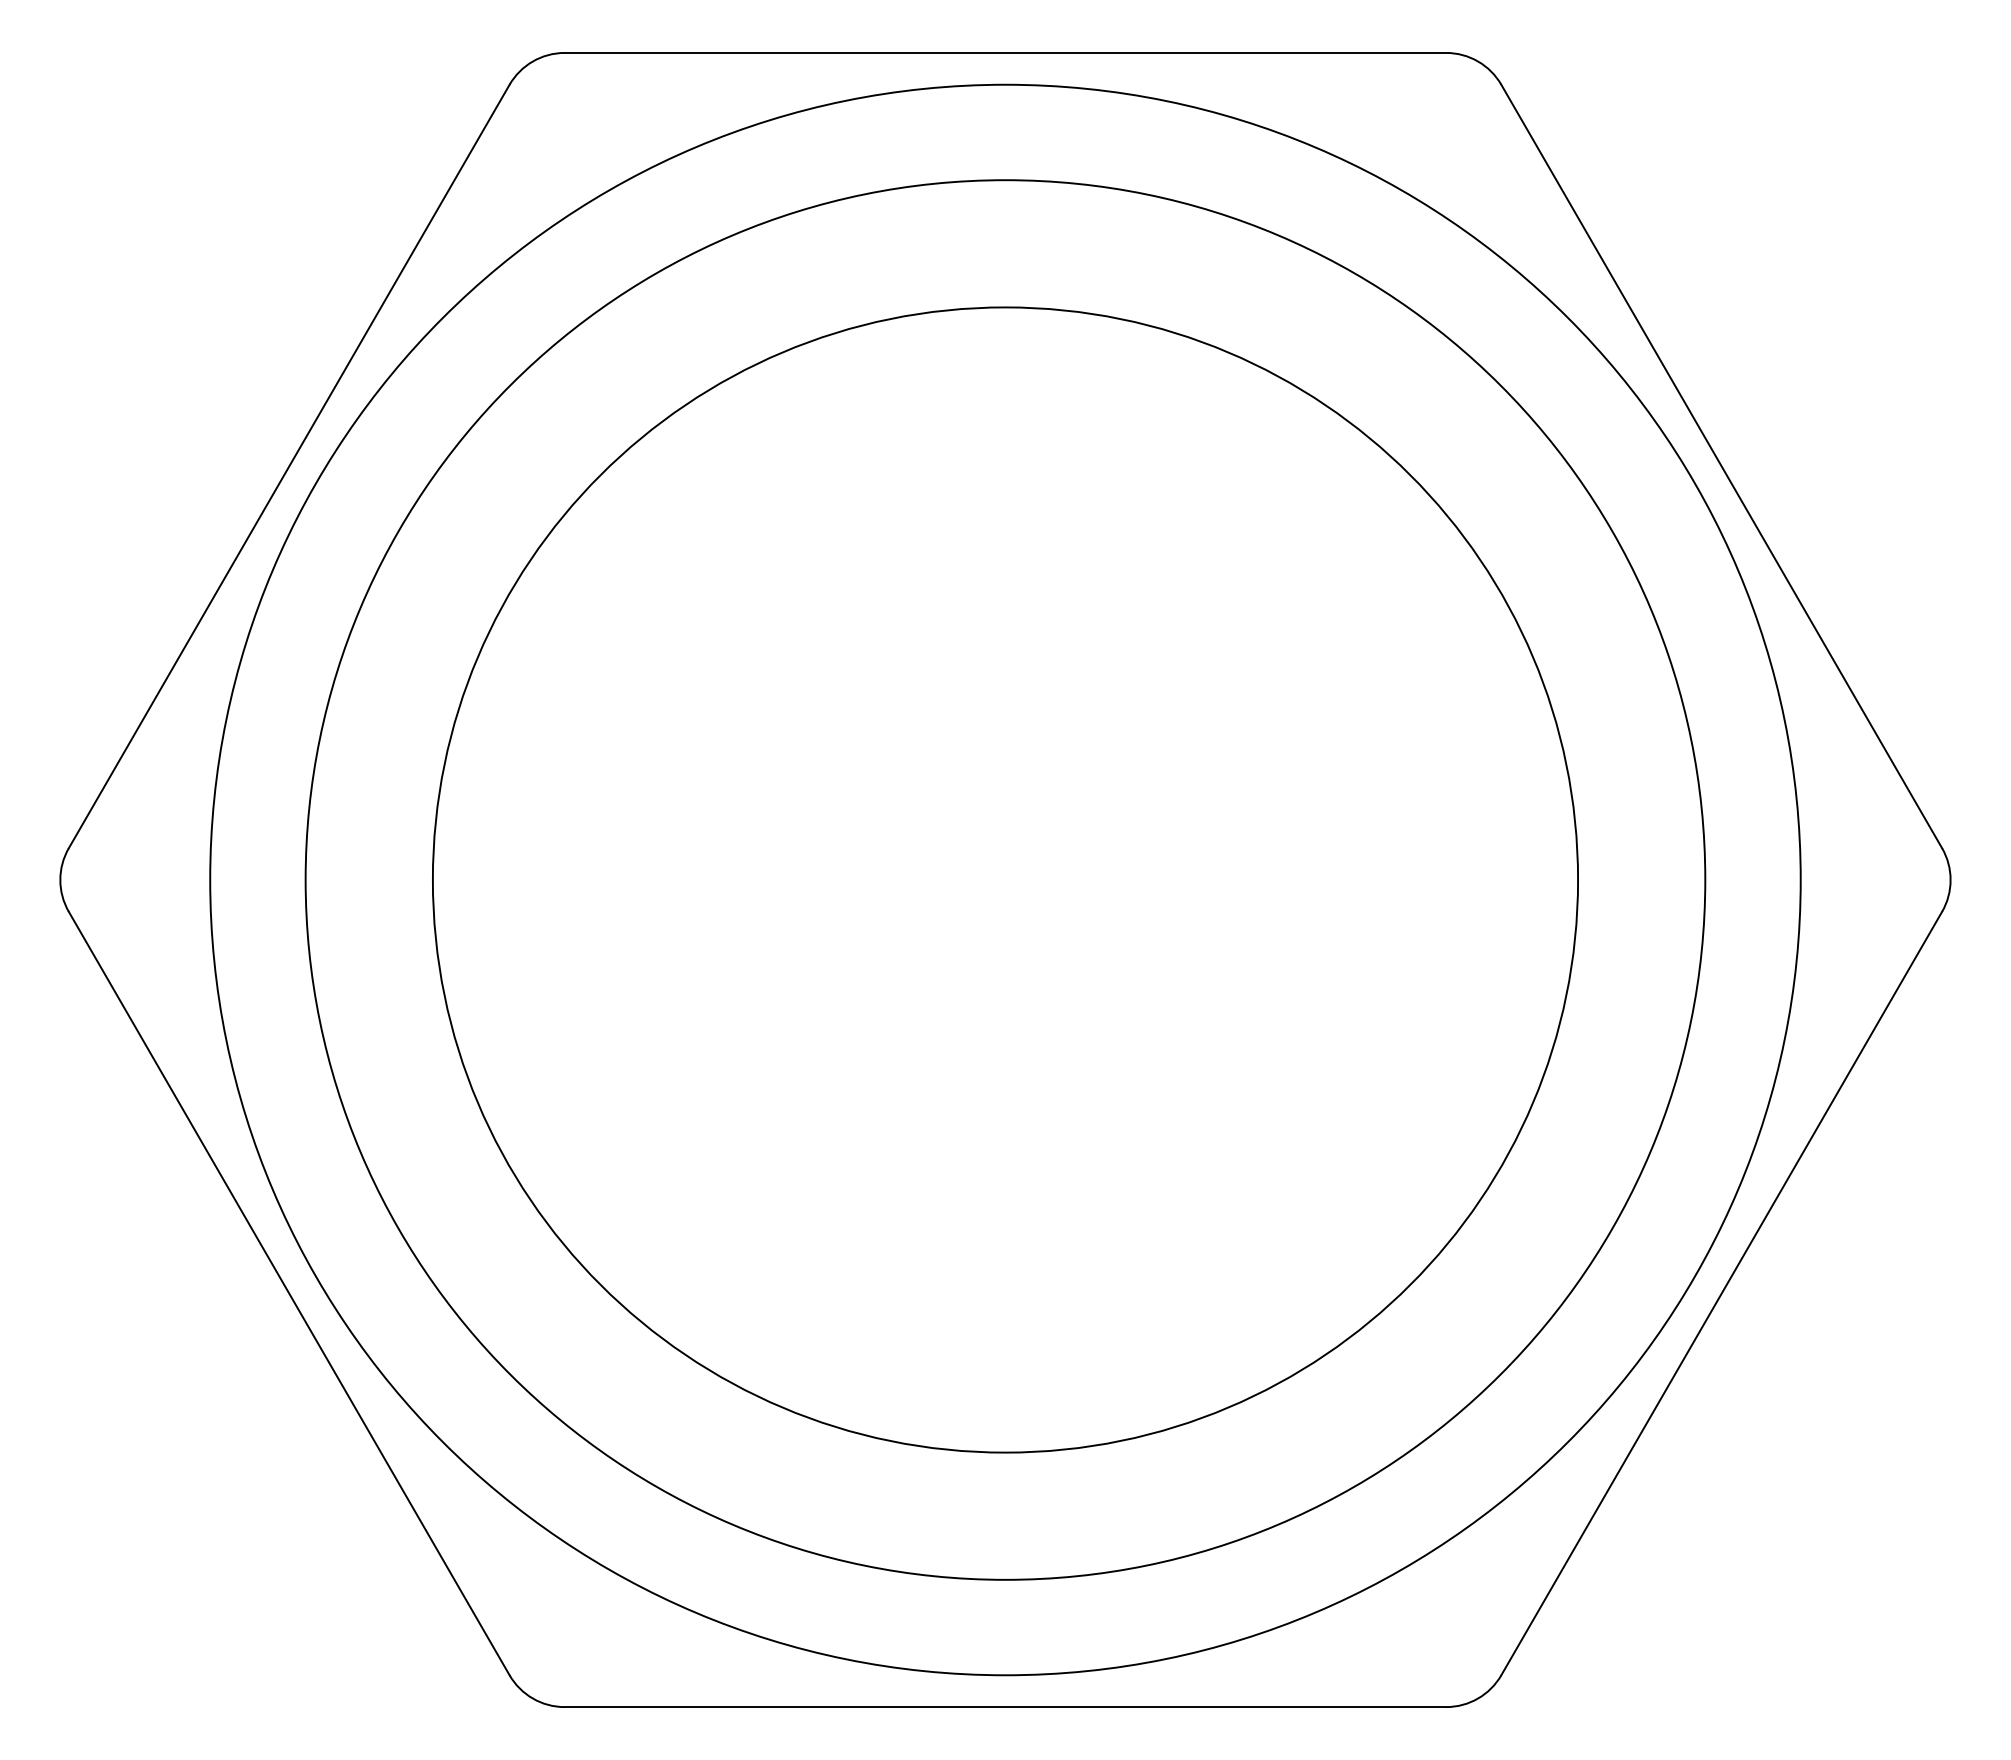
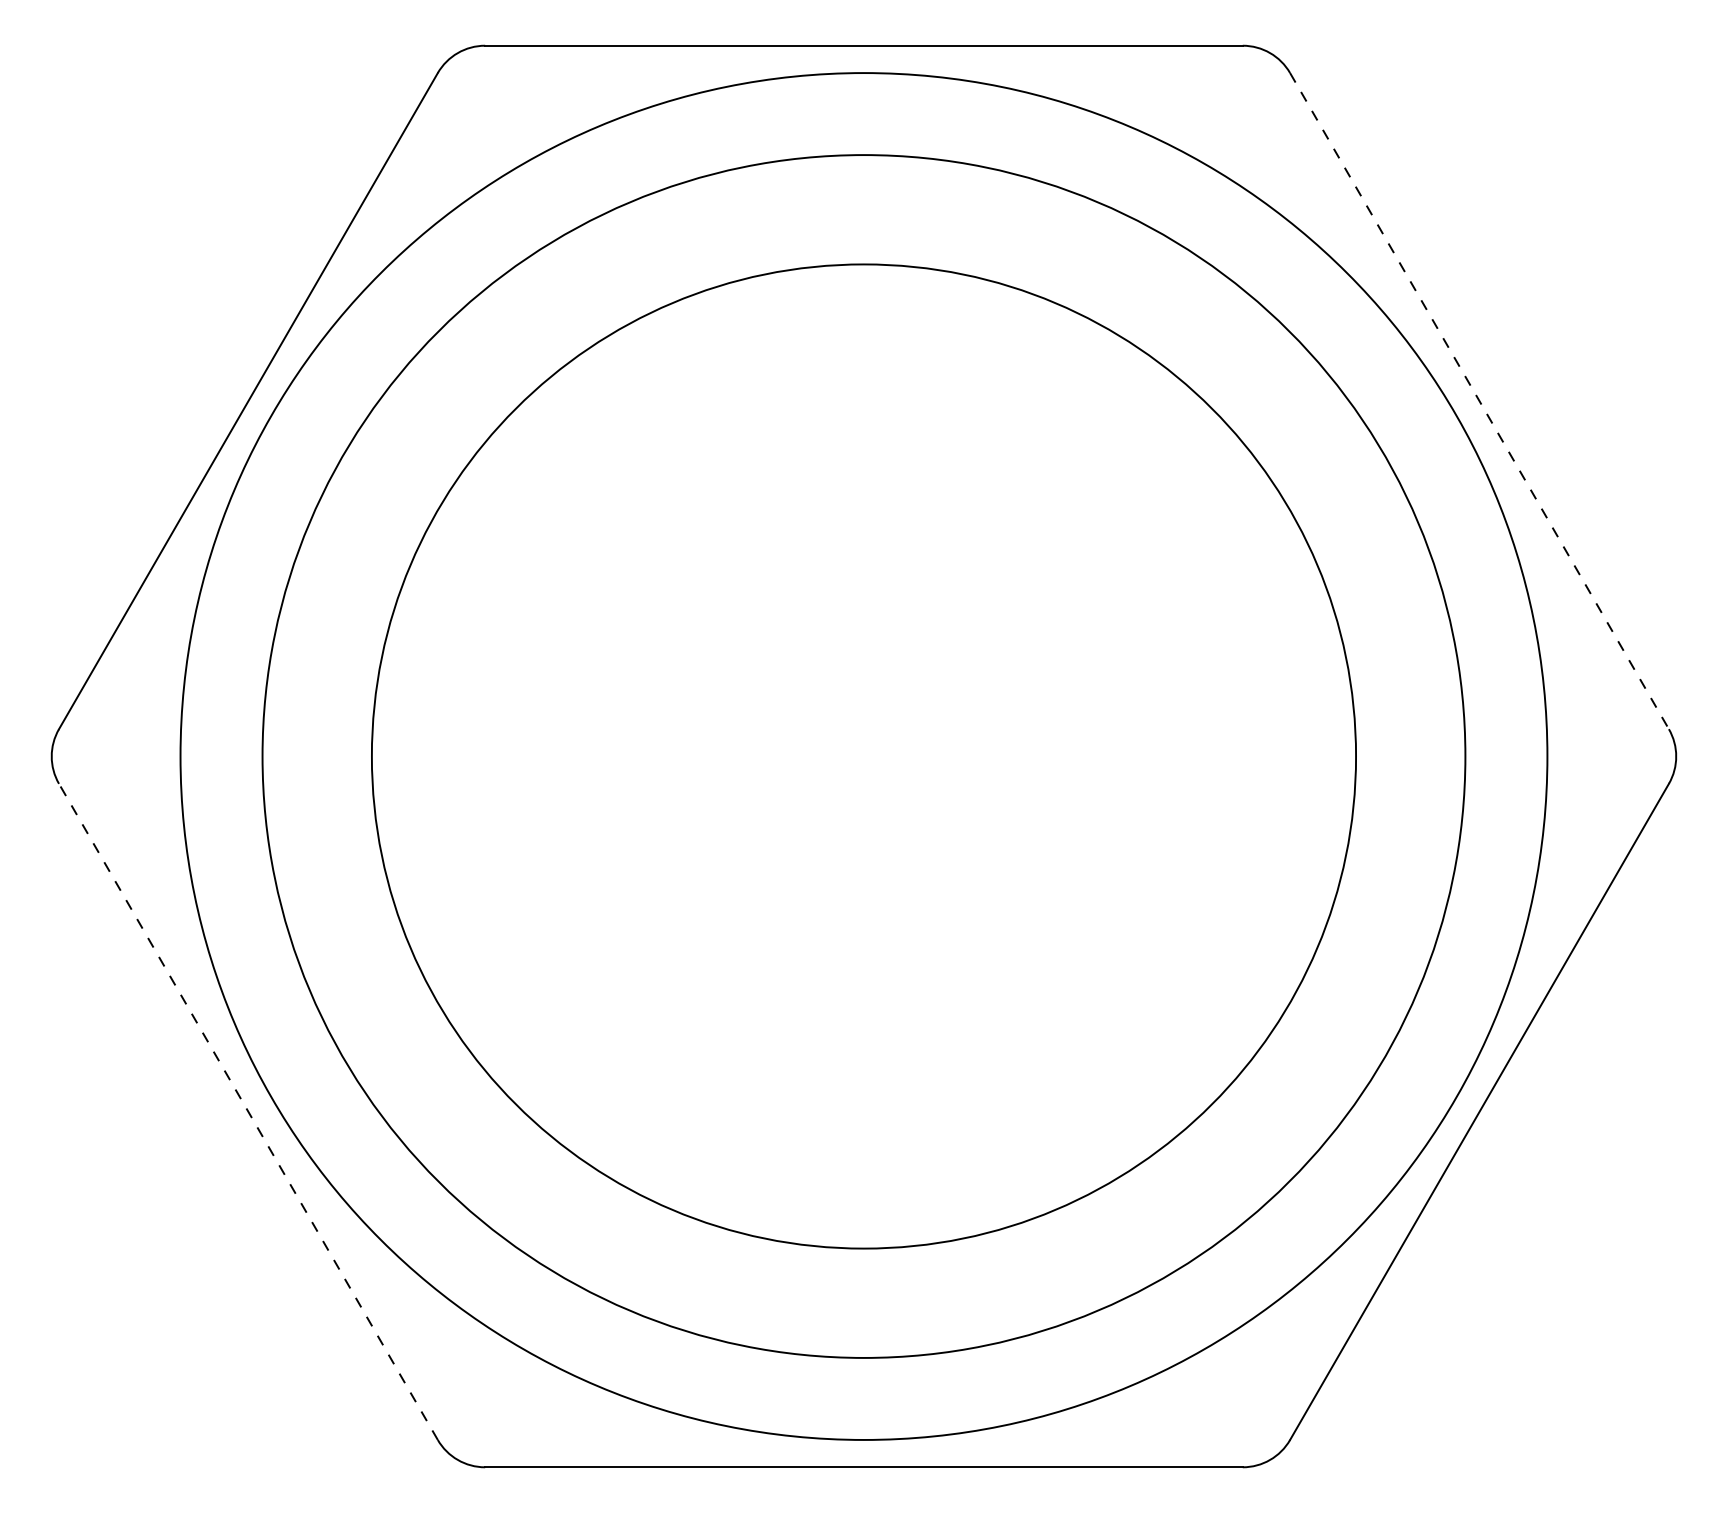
line: (1721, 466) -> (1479, 401), solid -> dashed
line: (289, 1293) -> (248, 1111), solid -> dashed

